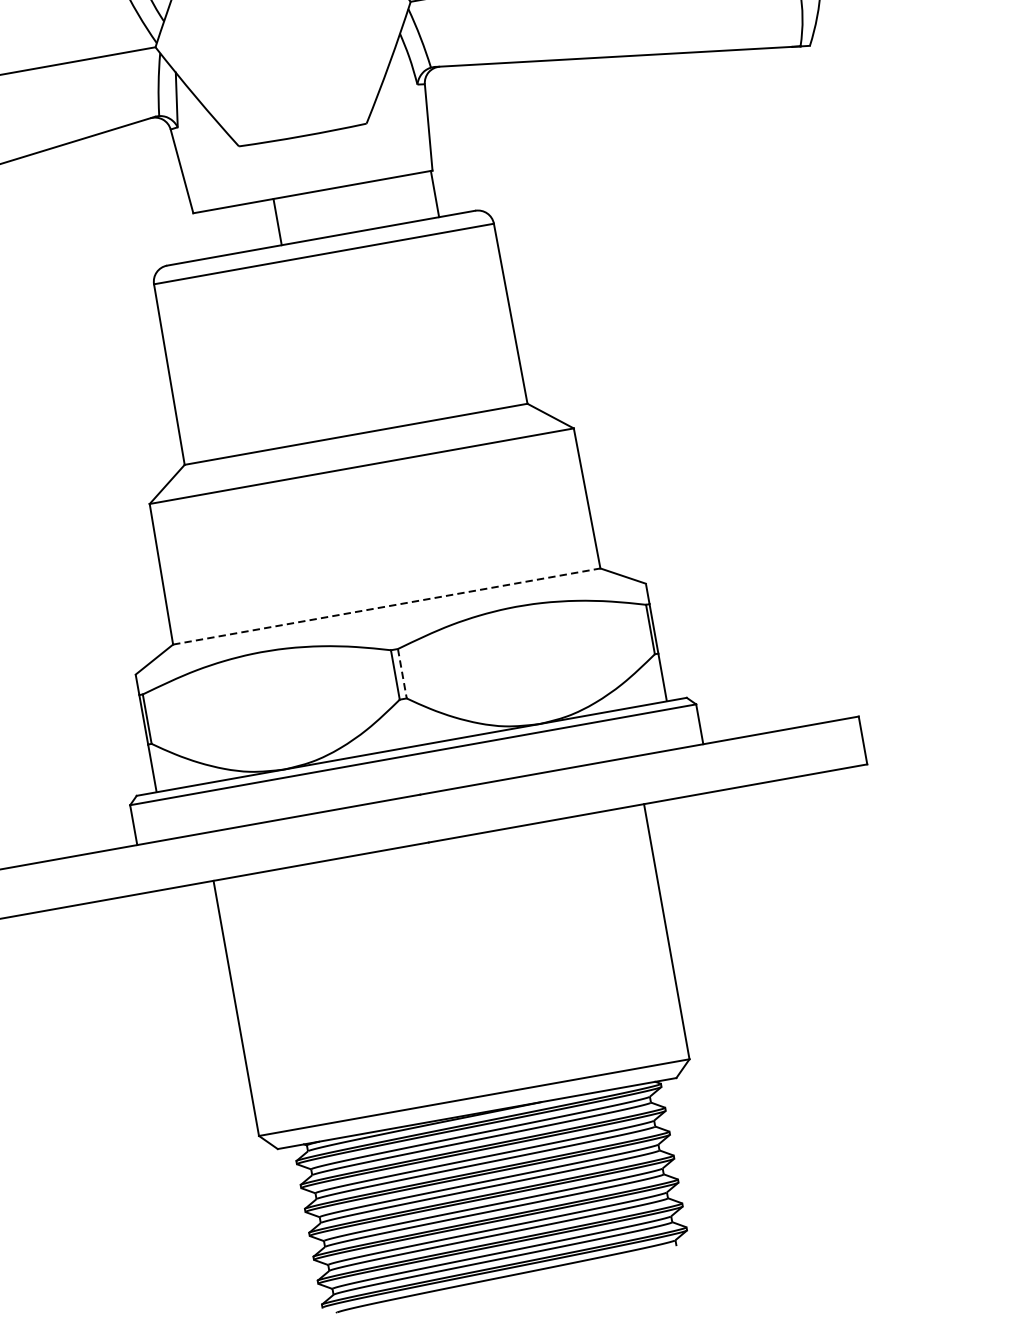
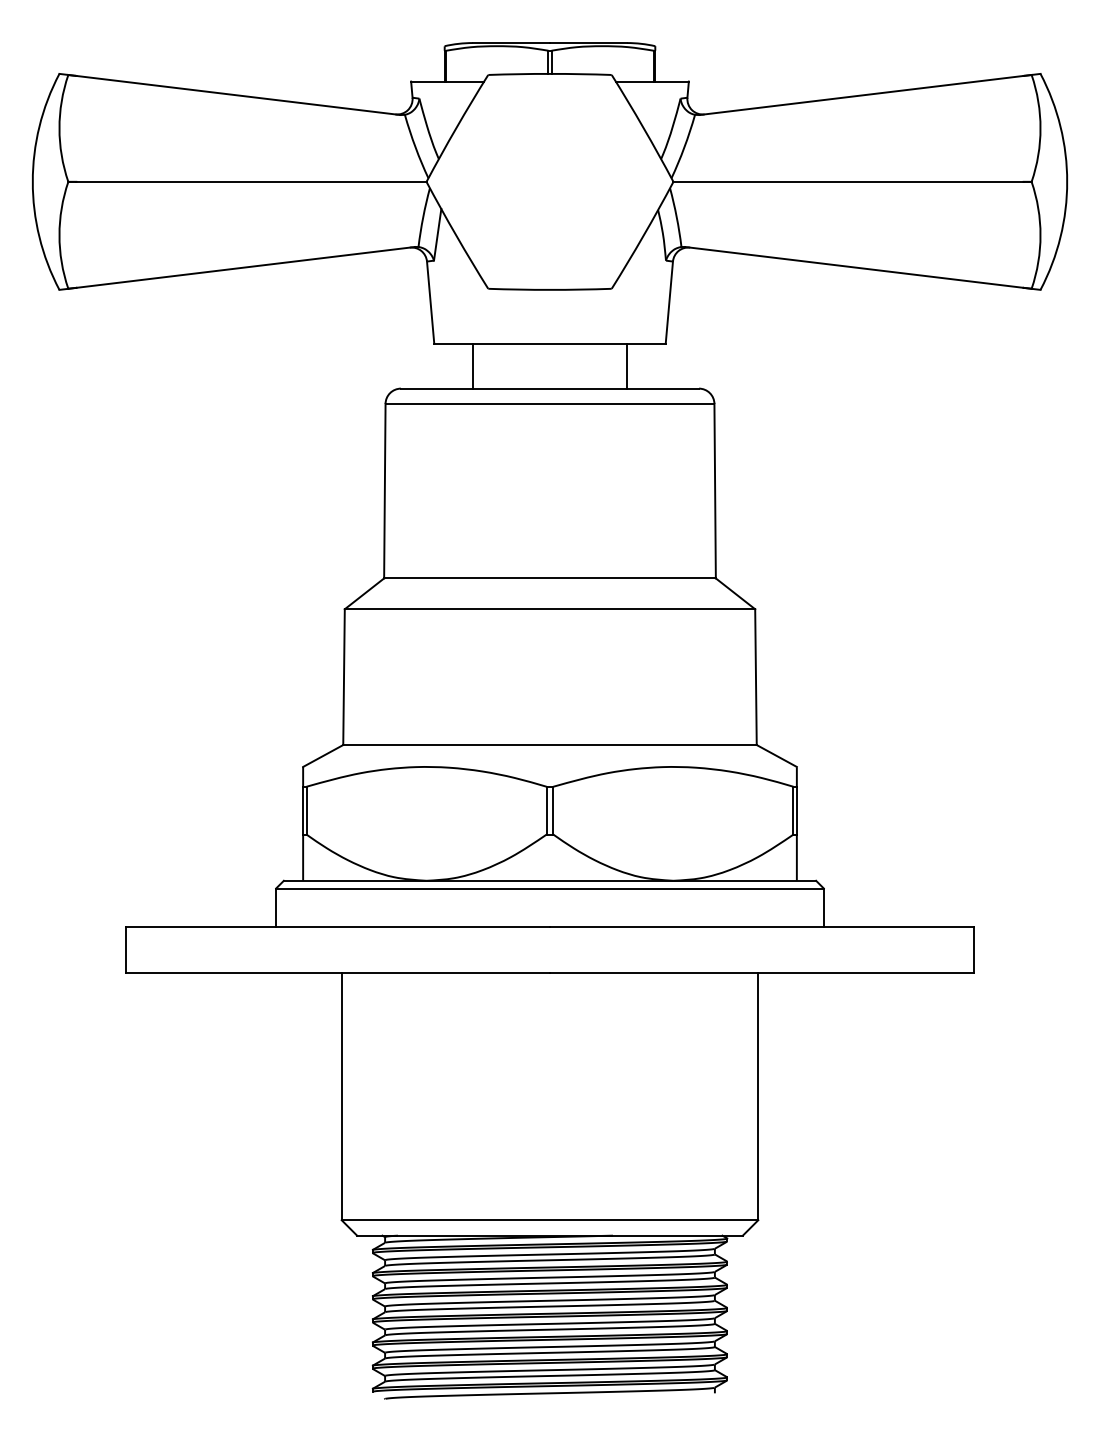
line: (435, 193) -> (627, 365), moved
line: (277, 221) -> (472, 365), moved
line: (387, 606) -> (550, 745), dashed -> solid
line: (402, 673) -> (553, 810), dashed -> solid

